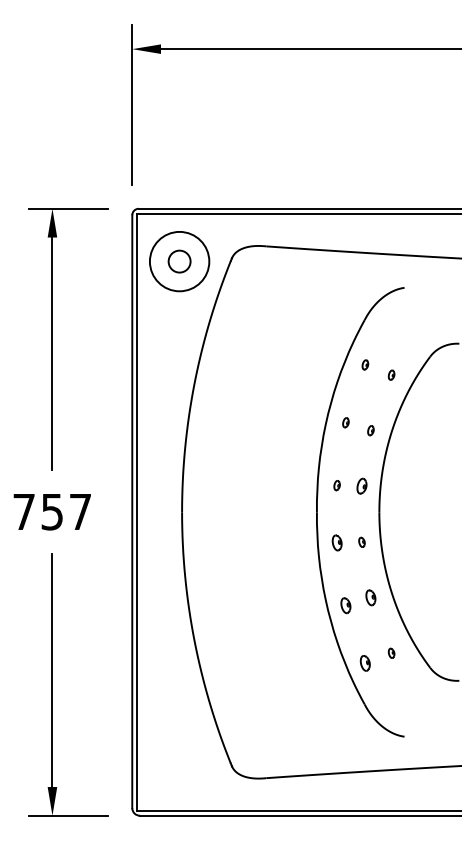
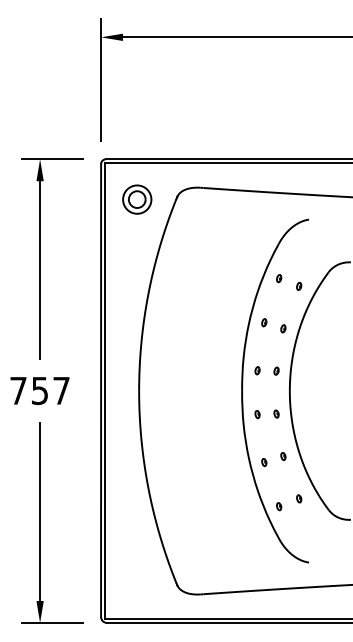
circle: (179, 261) -> (137, 199), size x0.62
part: (361, 485) -> (276, 370), size x0.62
part: (336, 542) -> (257, 414), size x0.62
part: (370, 597) -> (283, 456), size x0.62
part: (345, 605) -> (263, 462), size x0.62
part: (365, 663) -> (279, 506), size x0.62

